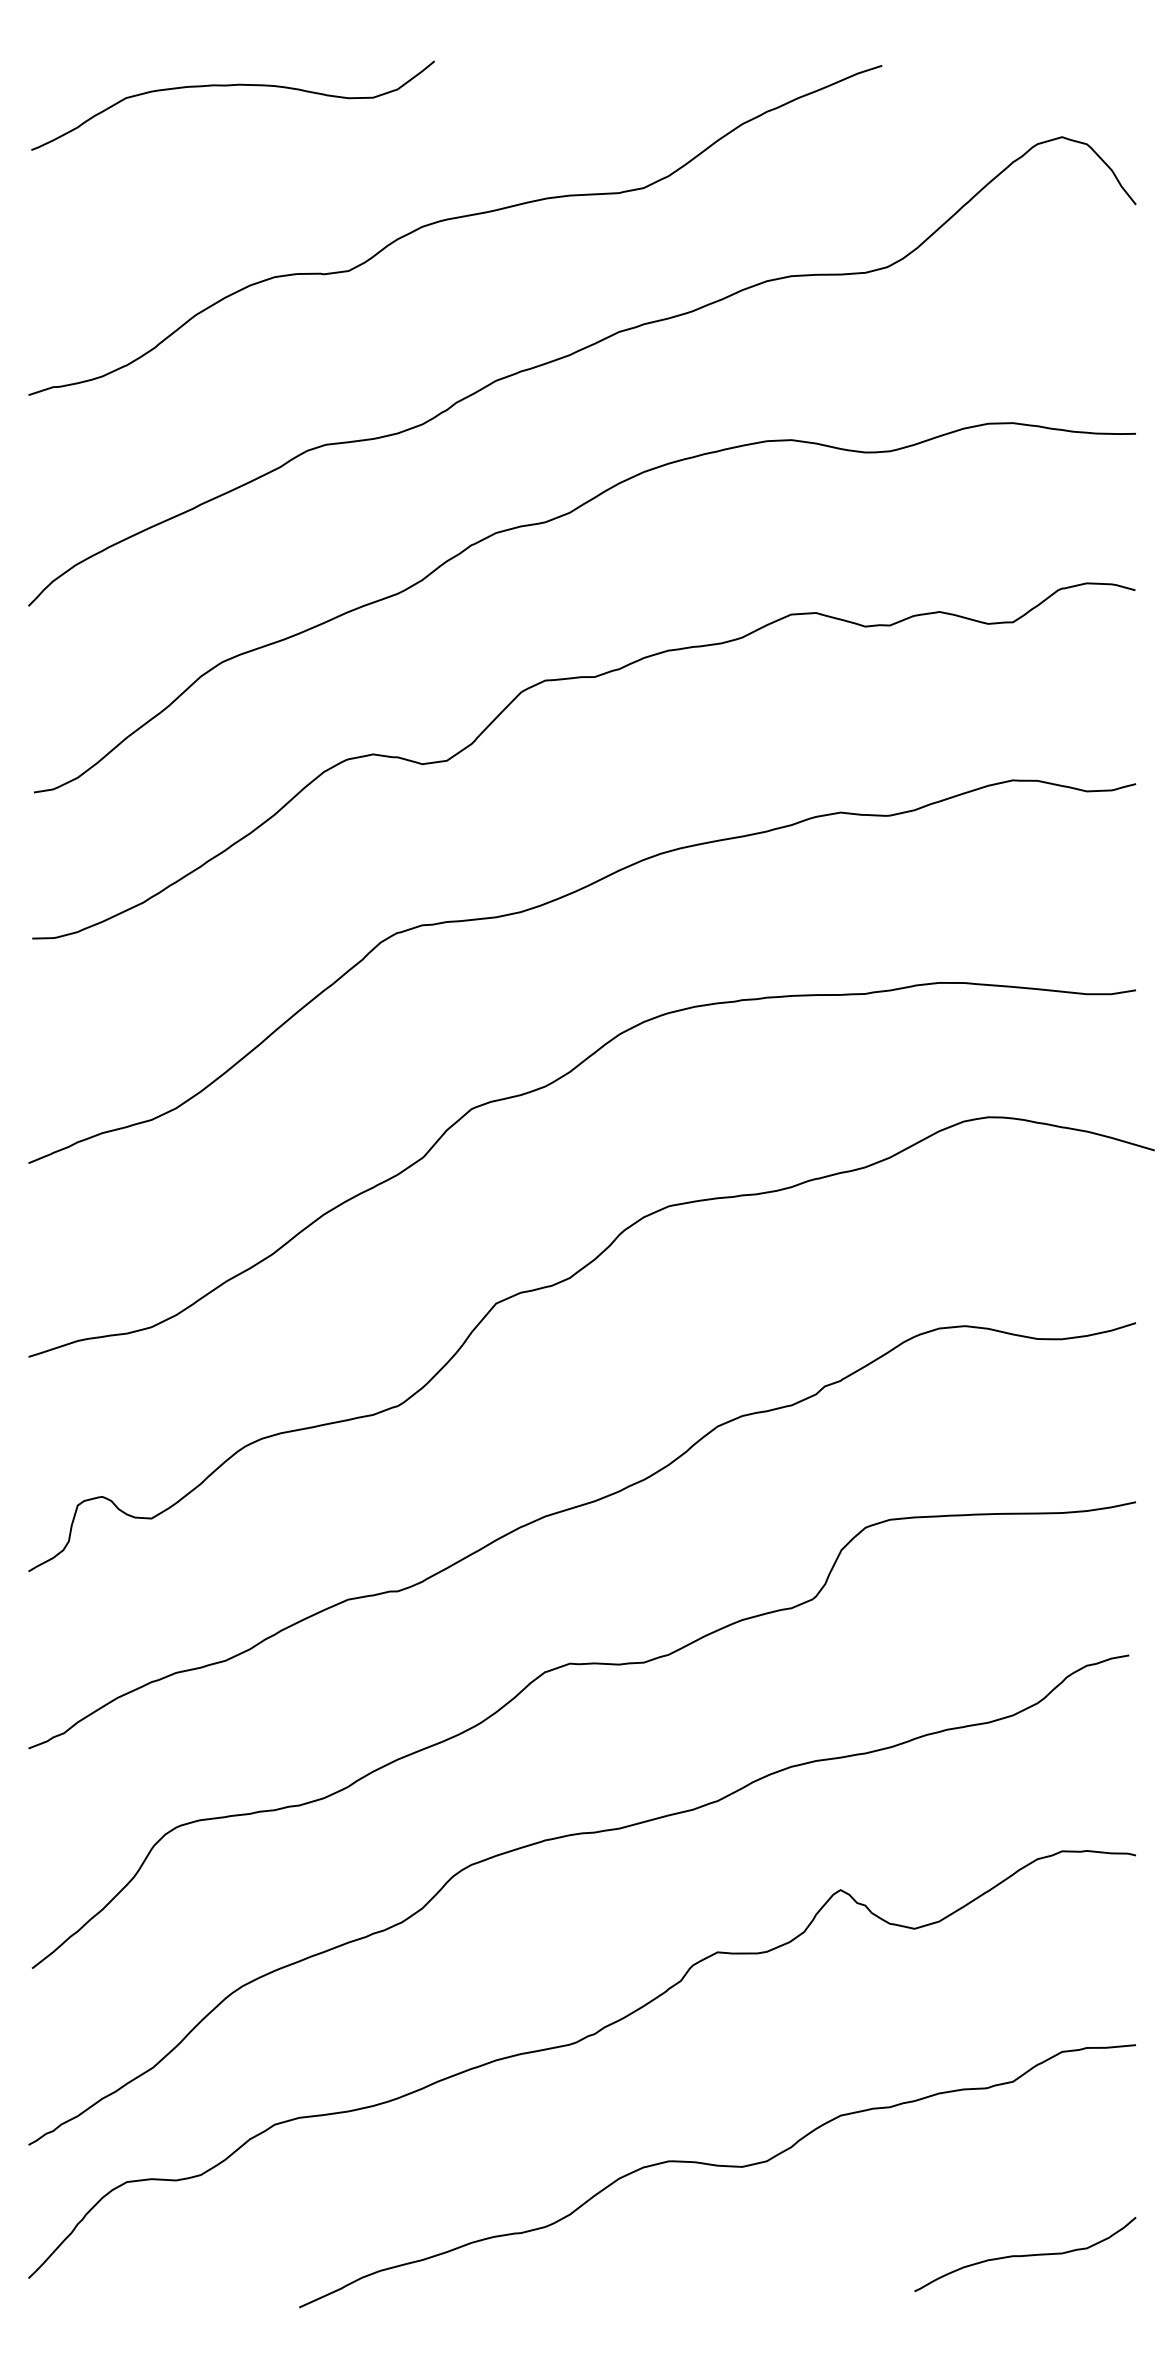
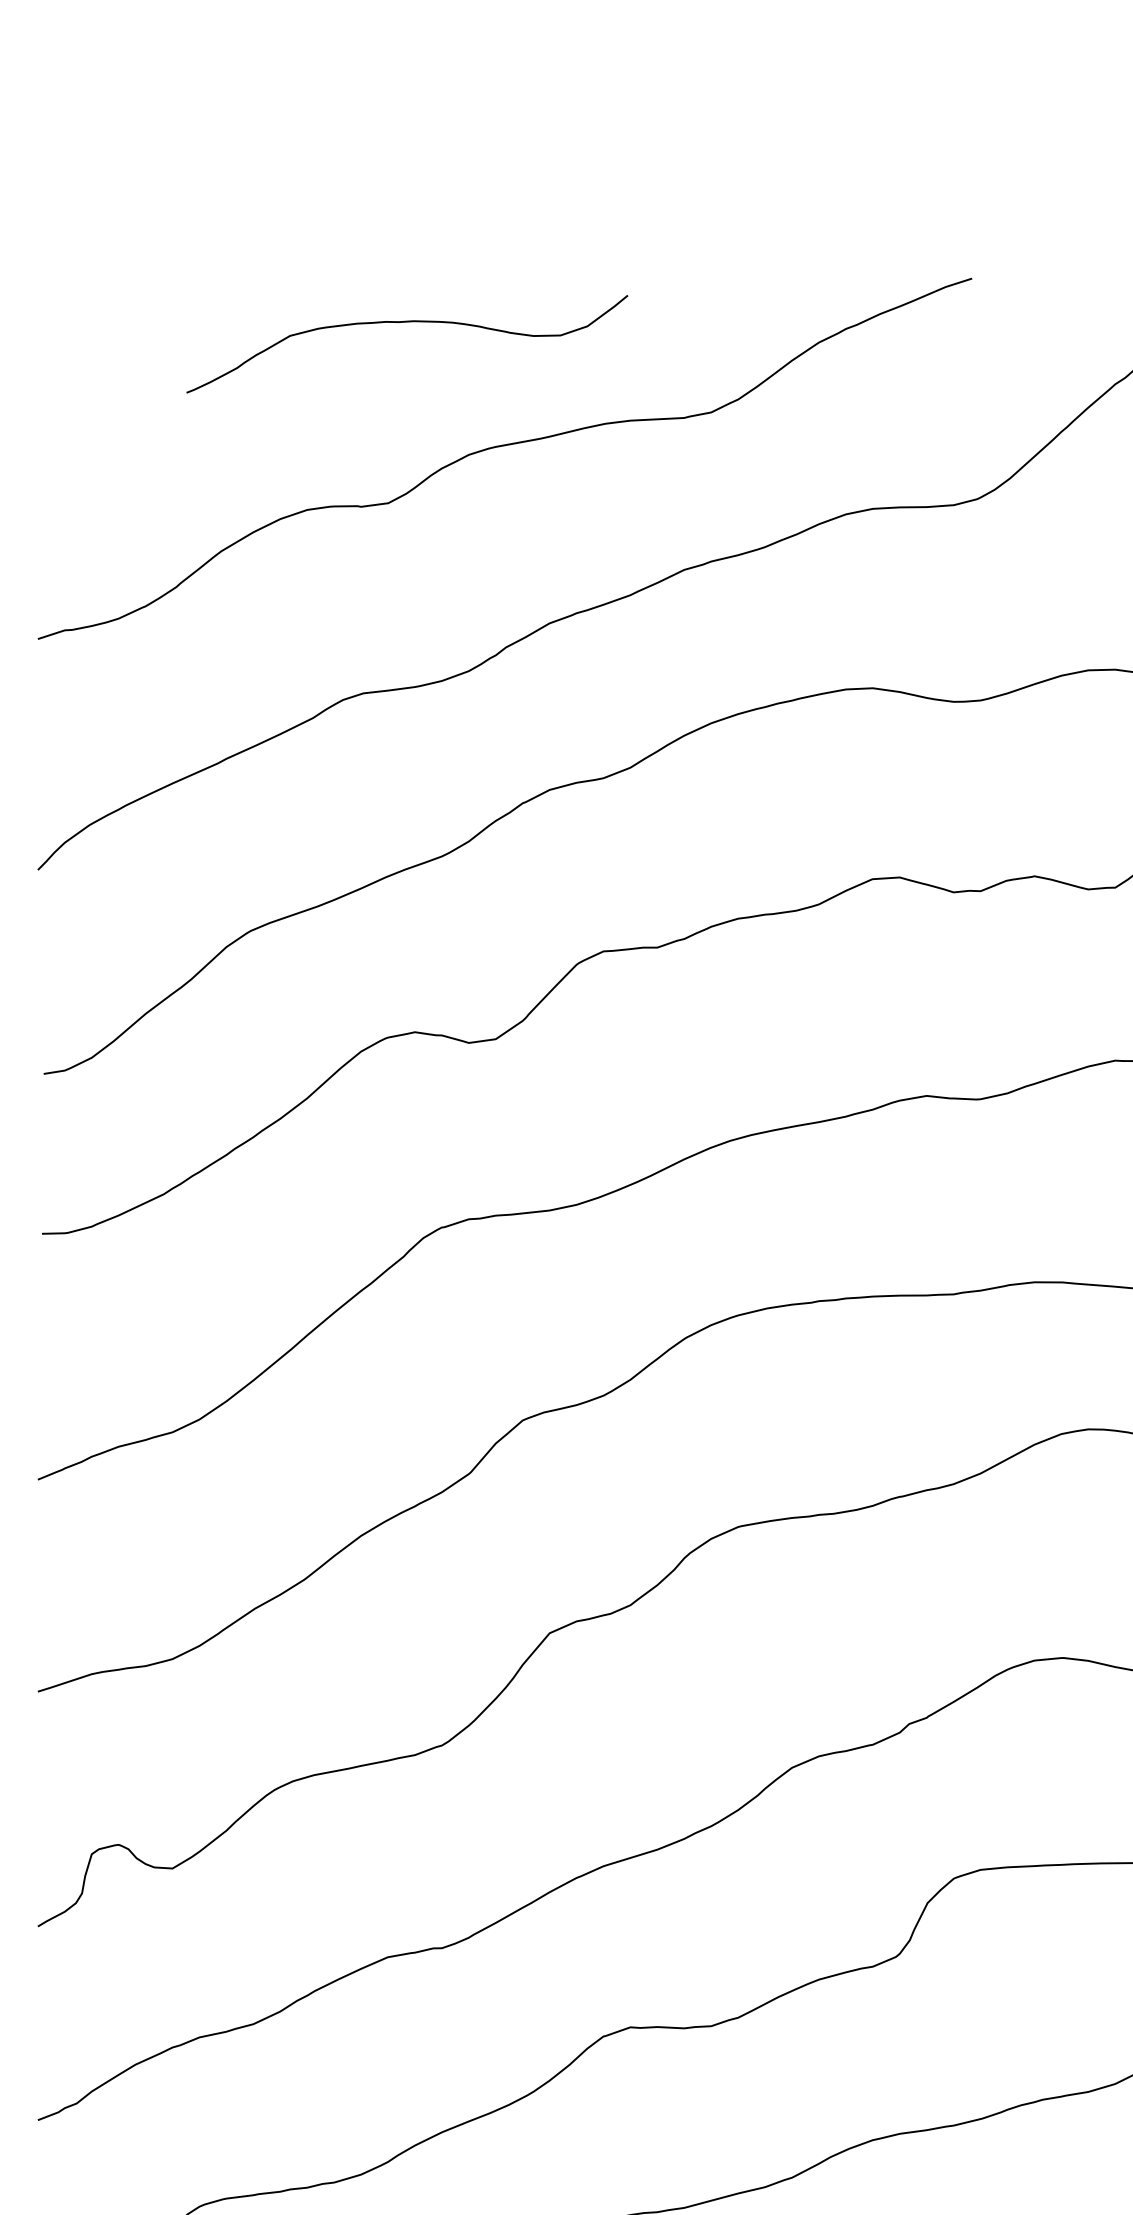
curve: (231, 86) -> (405, 323), moved

